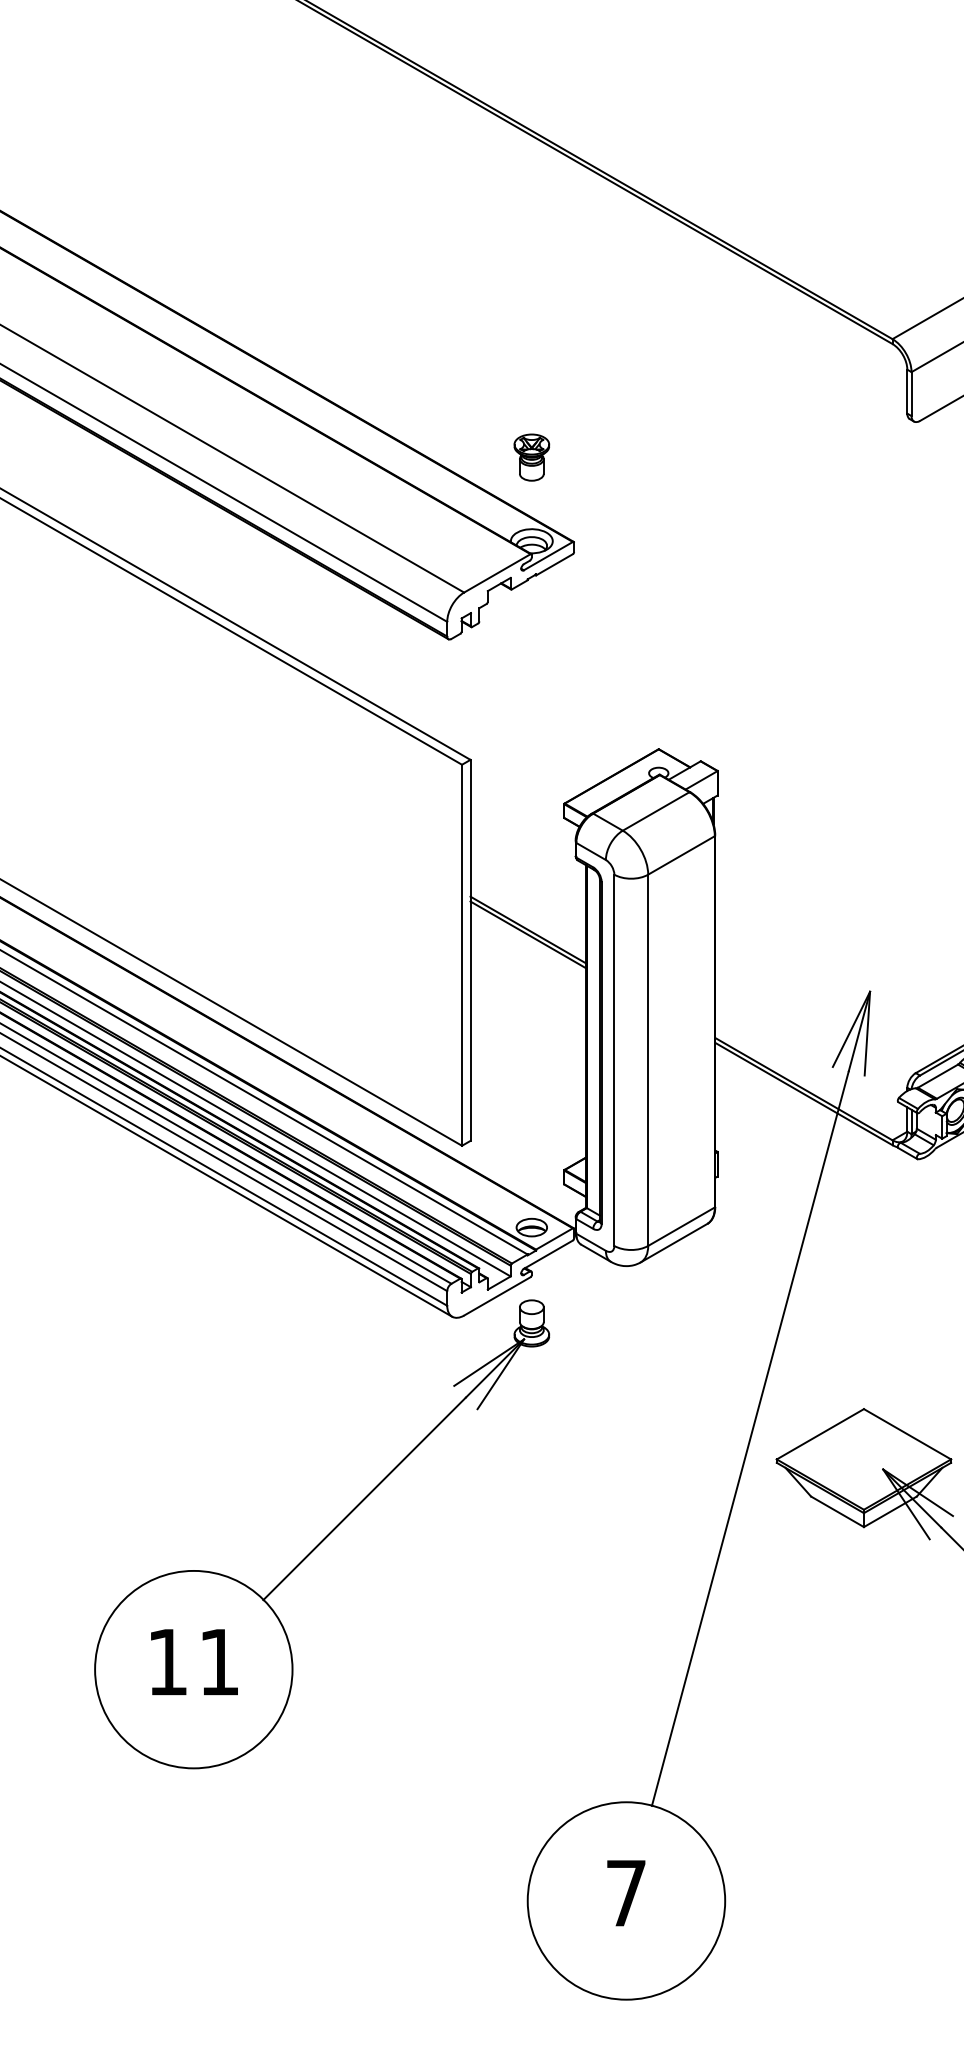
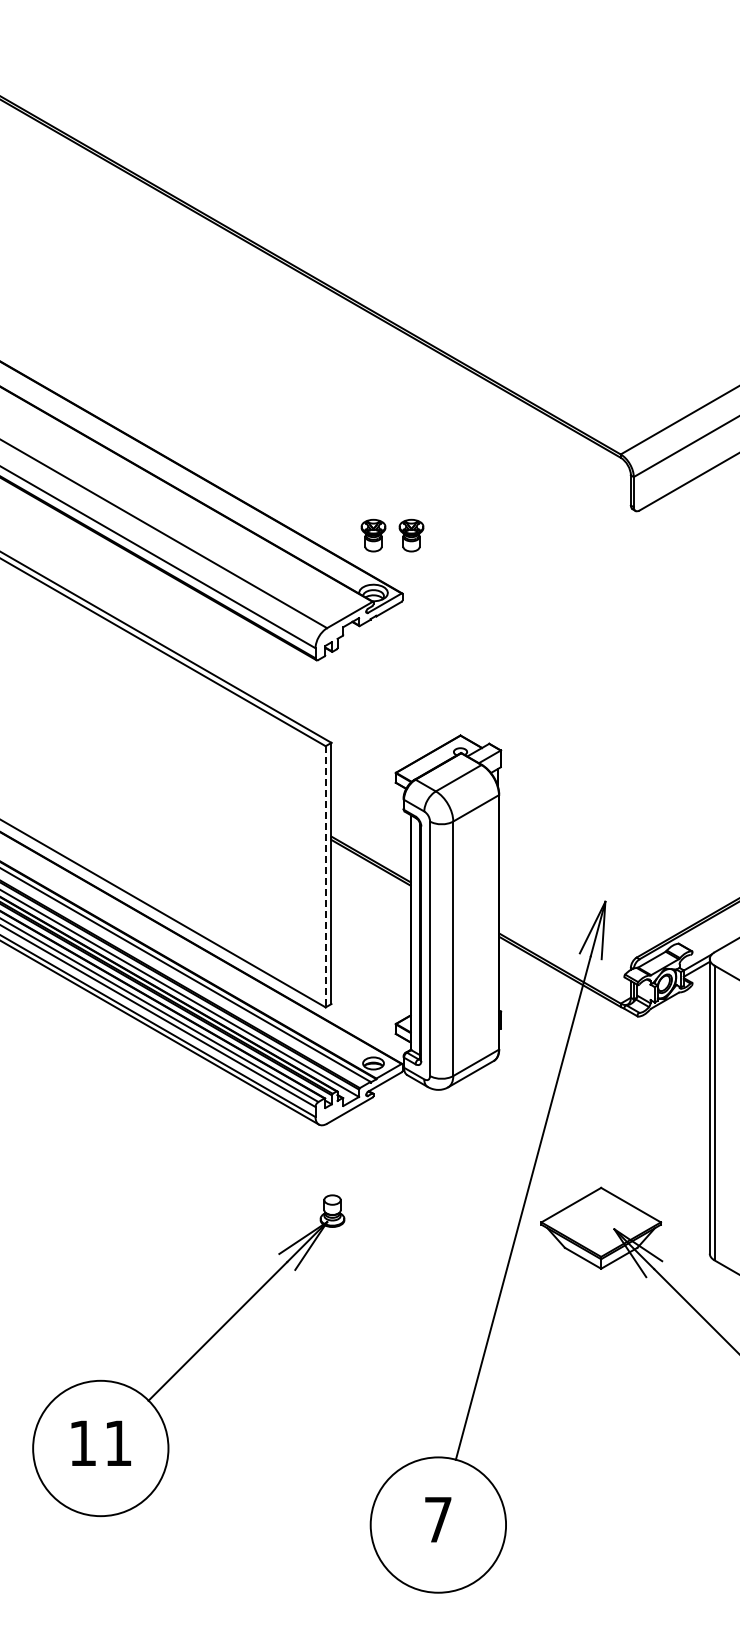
part: (587, 457) -> (411, 535), added
line: (461, 954) -> (325, 876), solid -> dashed
part: (321, 1533) -> (188, 1355), moved

